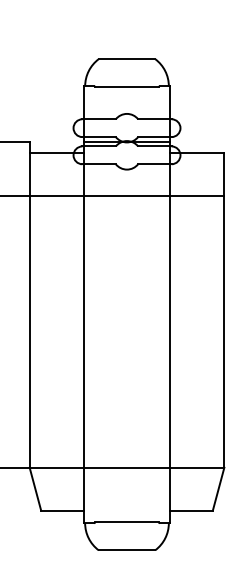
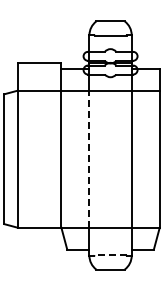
line: (83, 332) -> (88, 159), solid -> dashed
line: (126, 522) -> (110, 255), solid -> dashed

